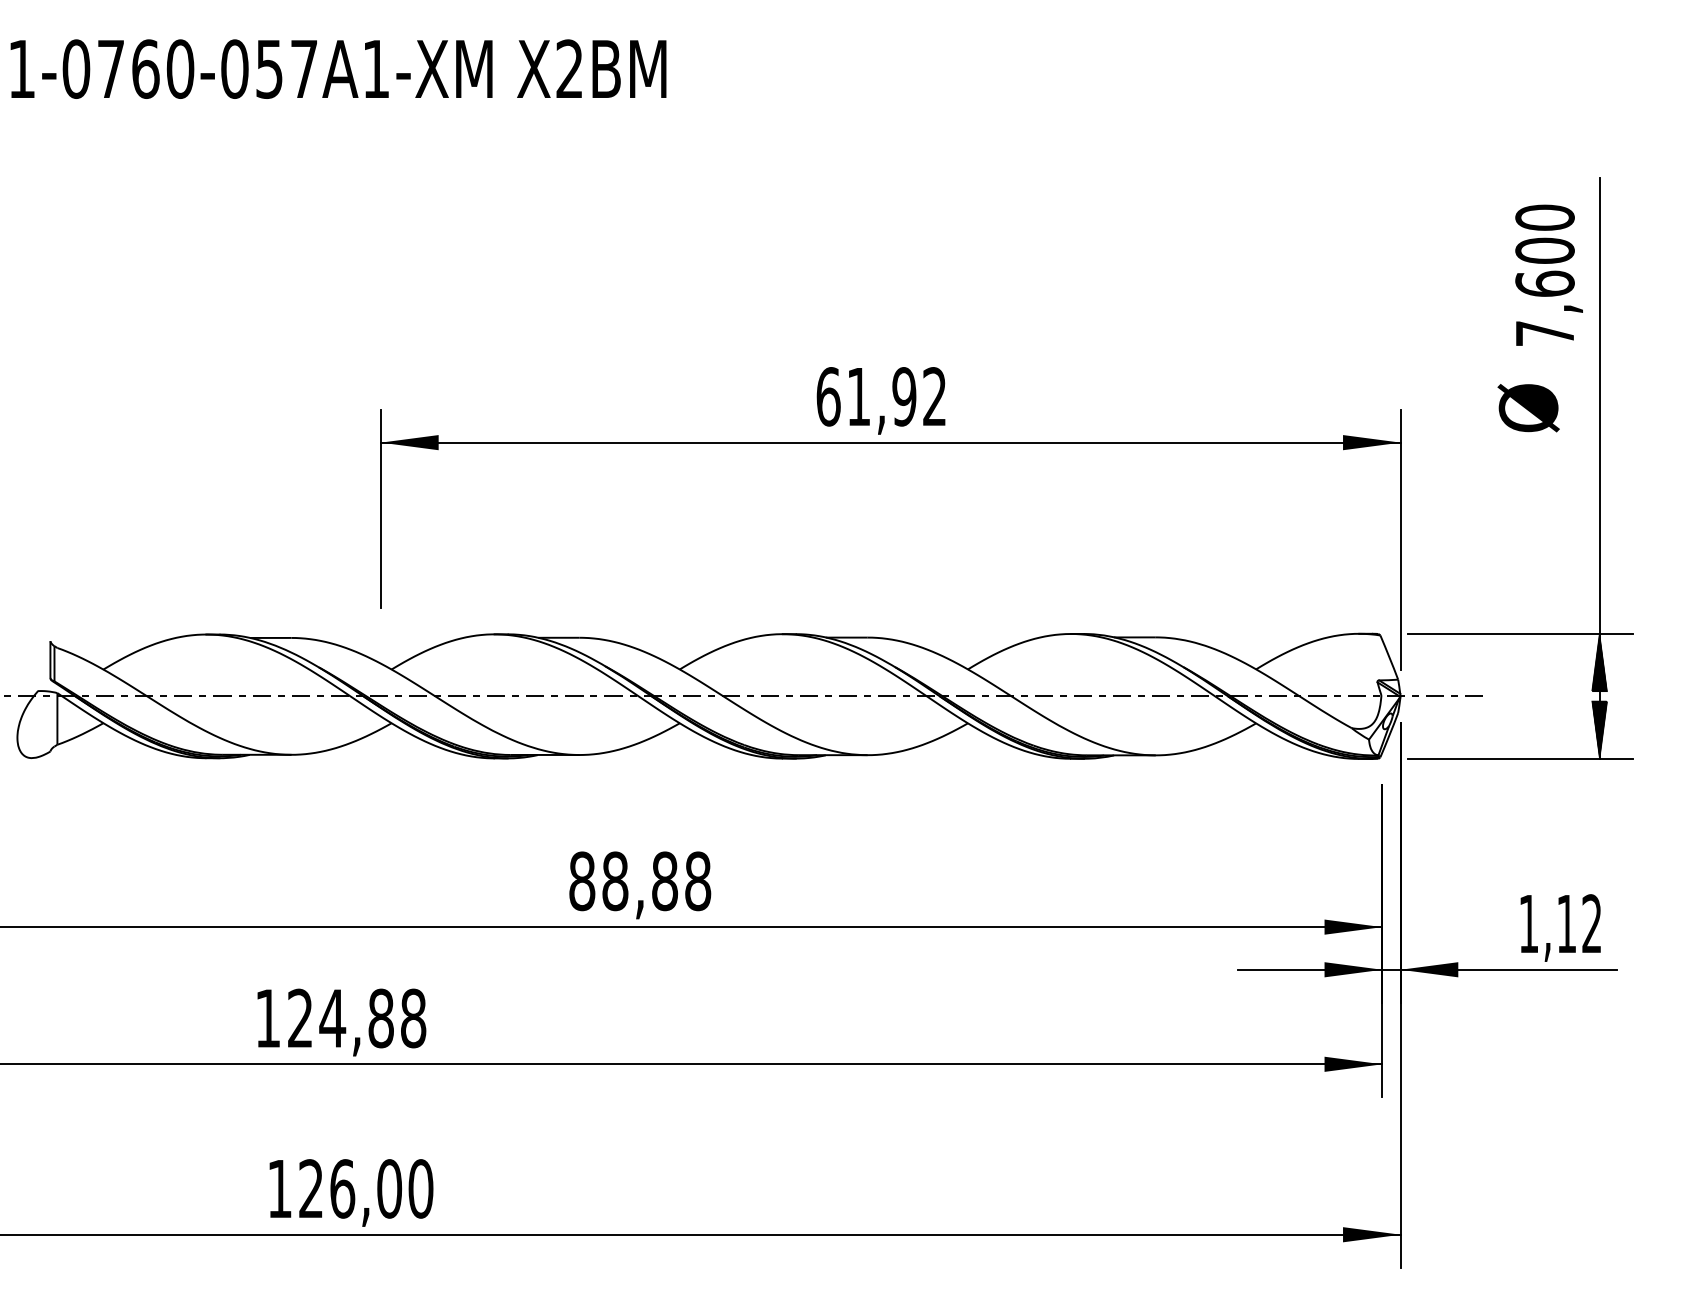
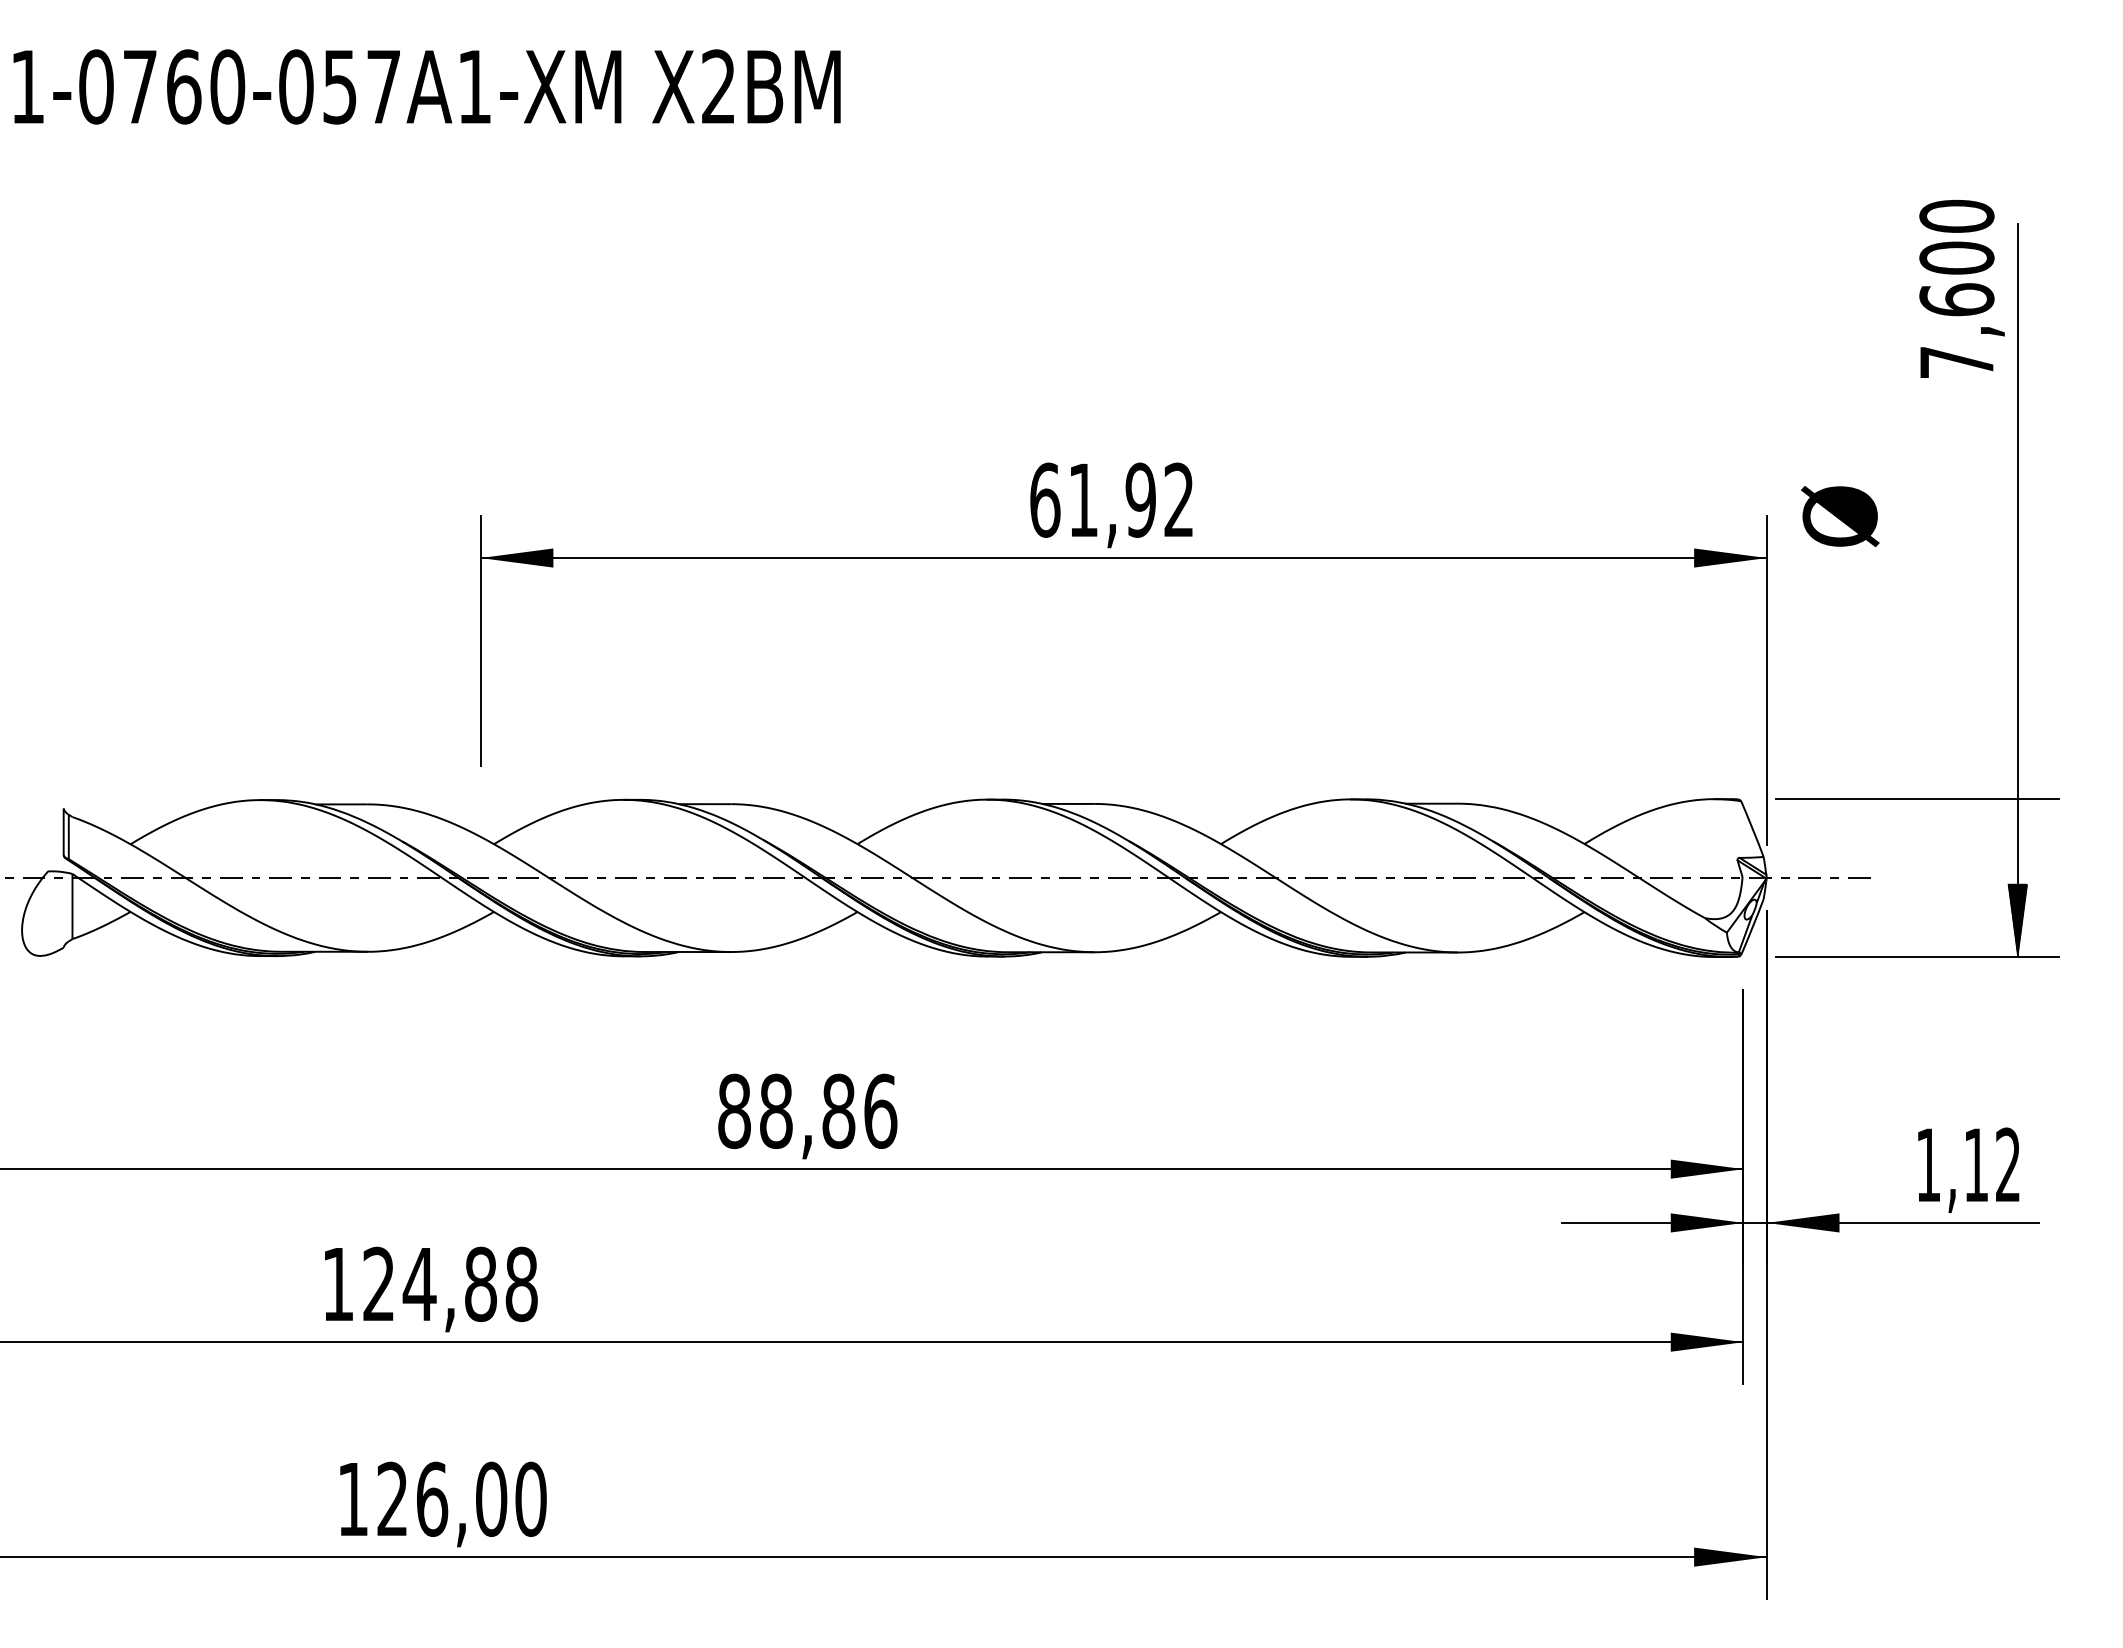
text: (1548, 274) -> (1961, 288), moved
text: (1528, 408) -> (1840, 516), moved
hatch: (1599, 662) -> (2017, 835), removed
text: (698, 880) -> (880, 1110), 88,88 -> 88,86

